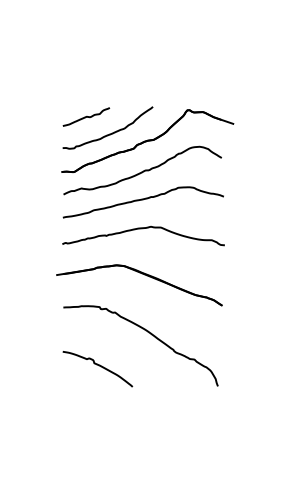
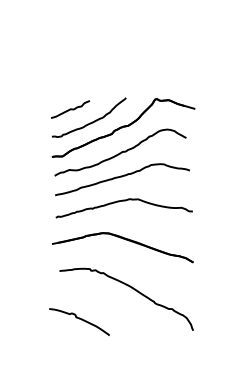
curve: (99, 366) -> (80, 319), moved

